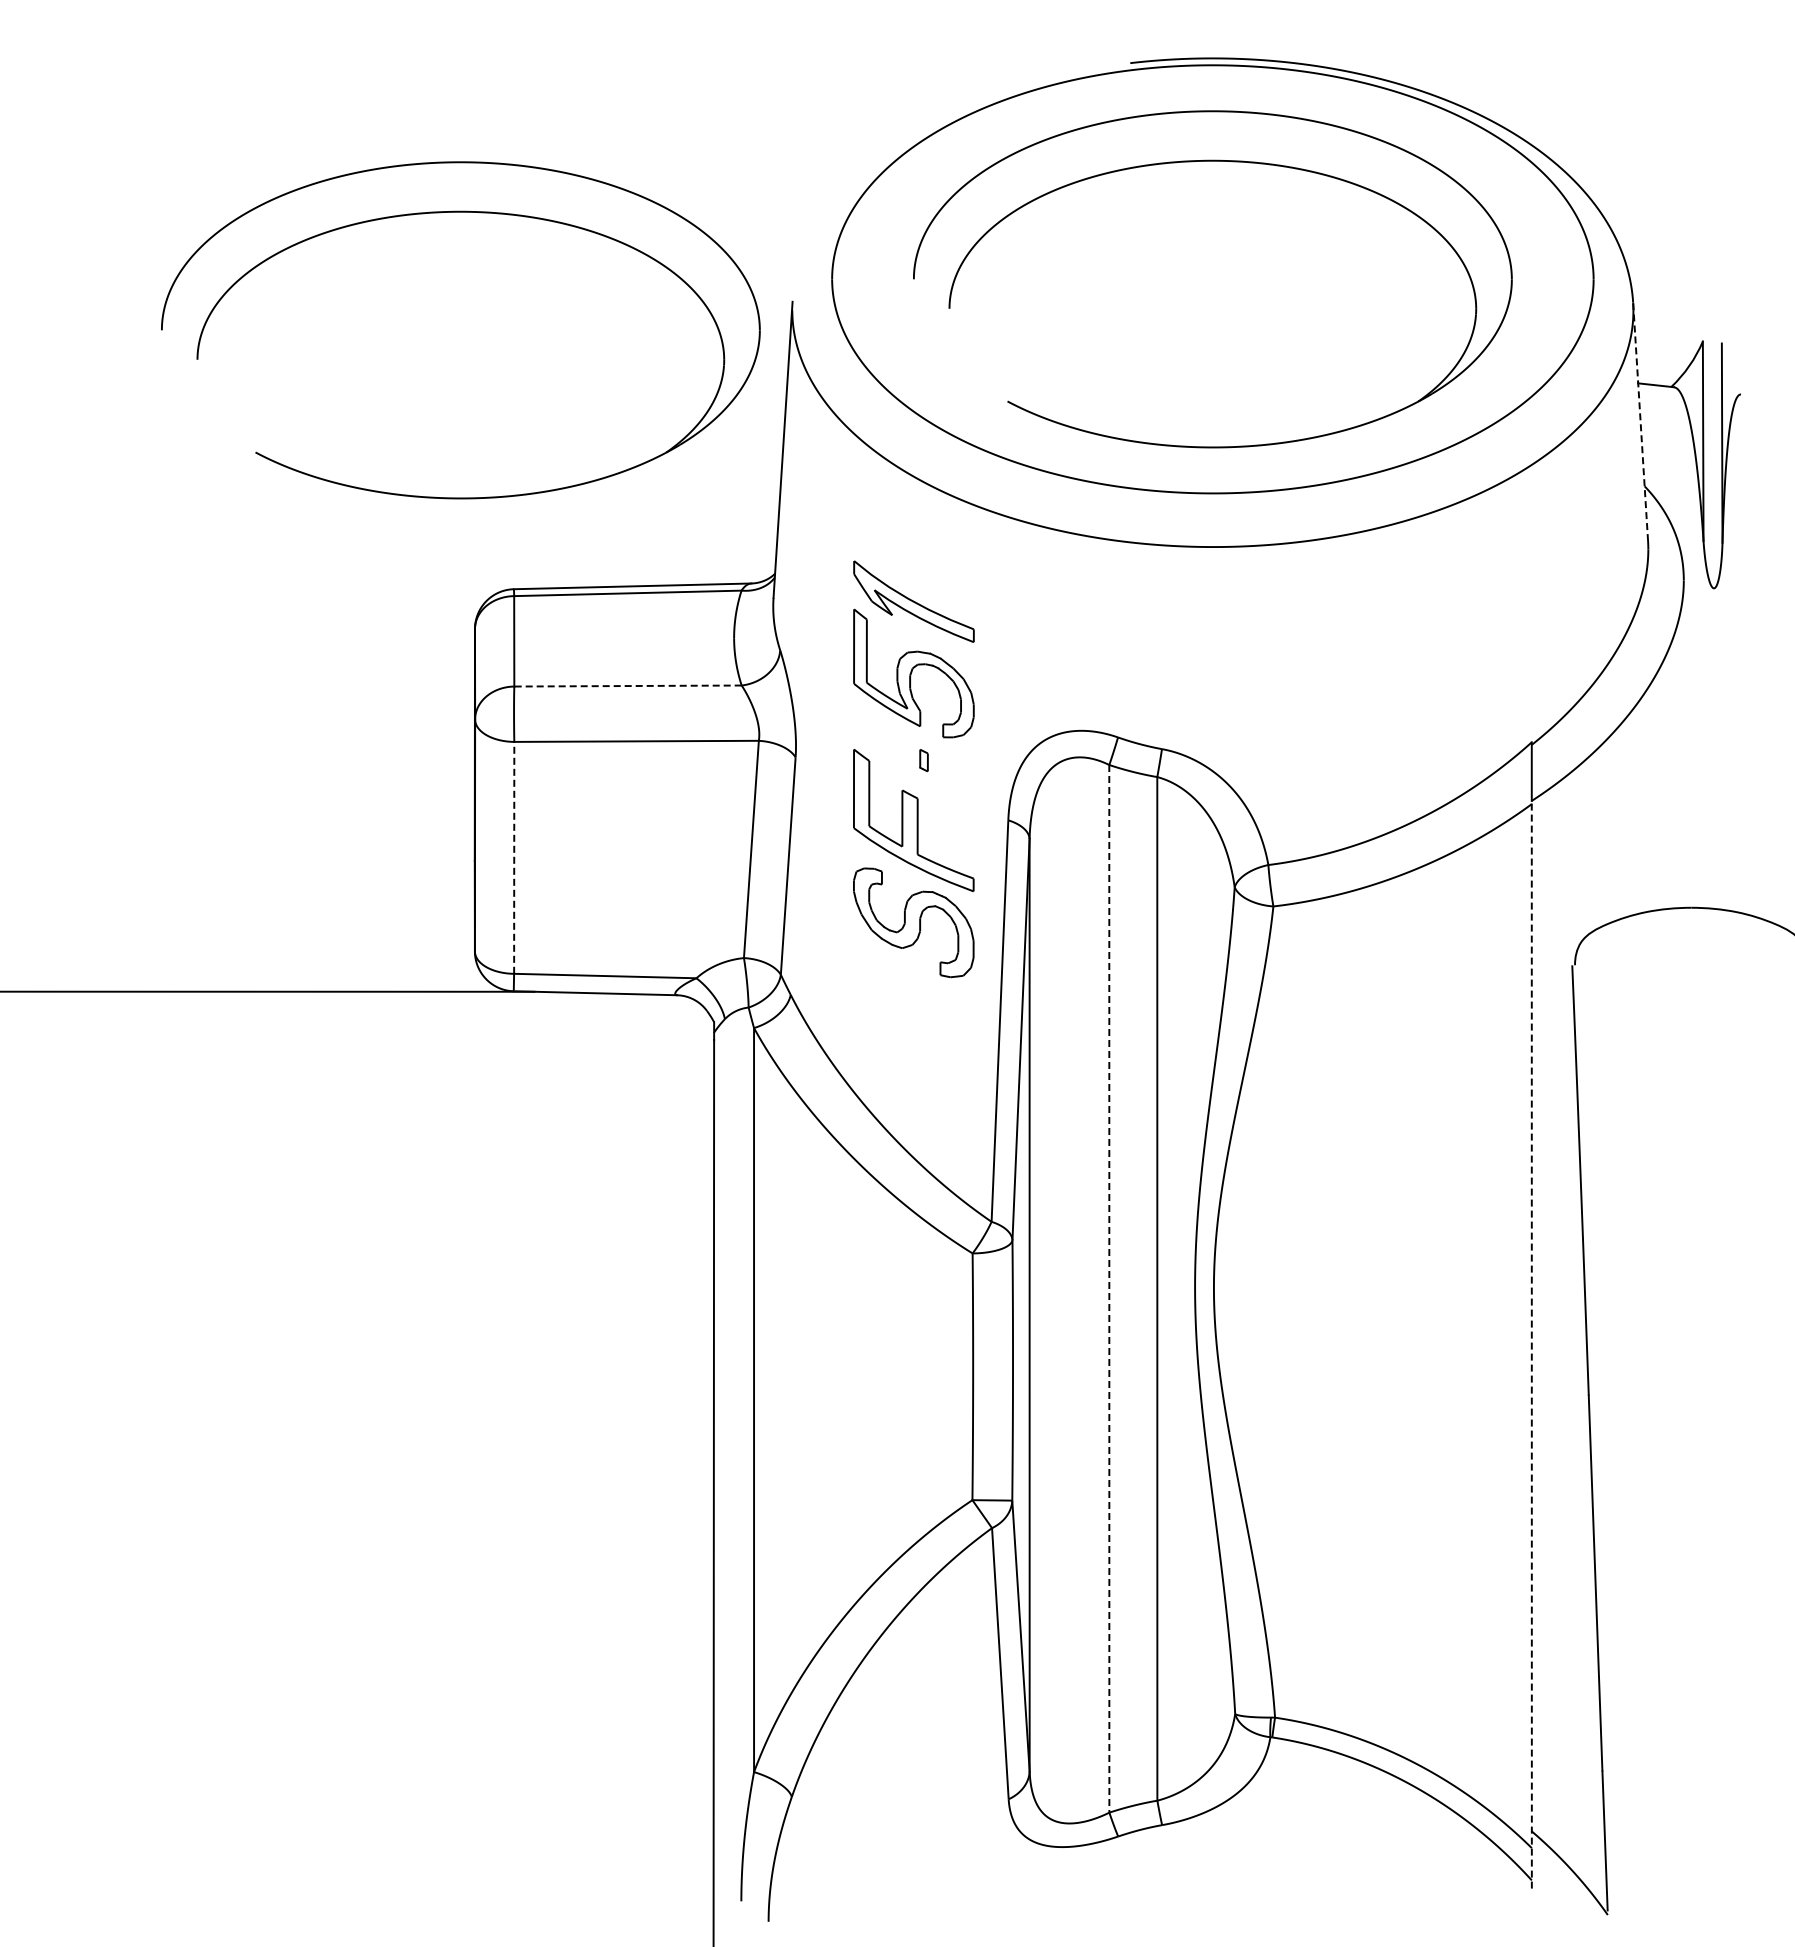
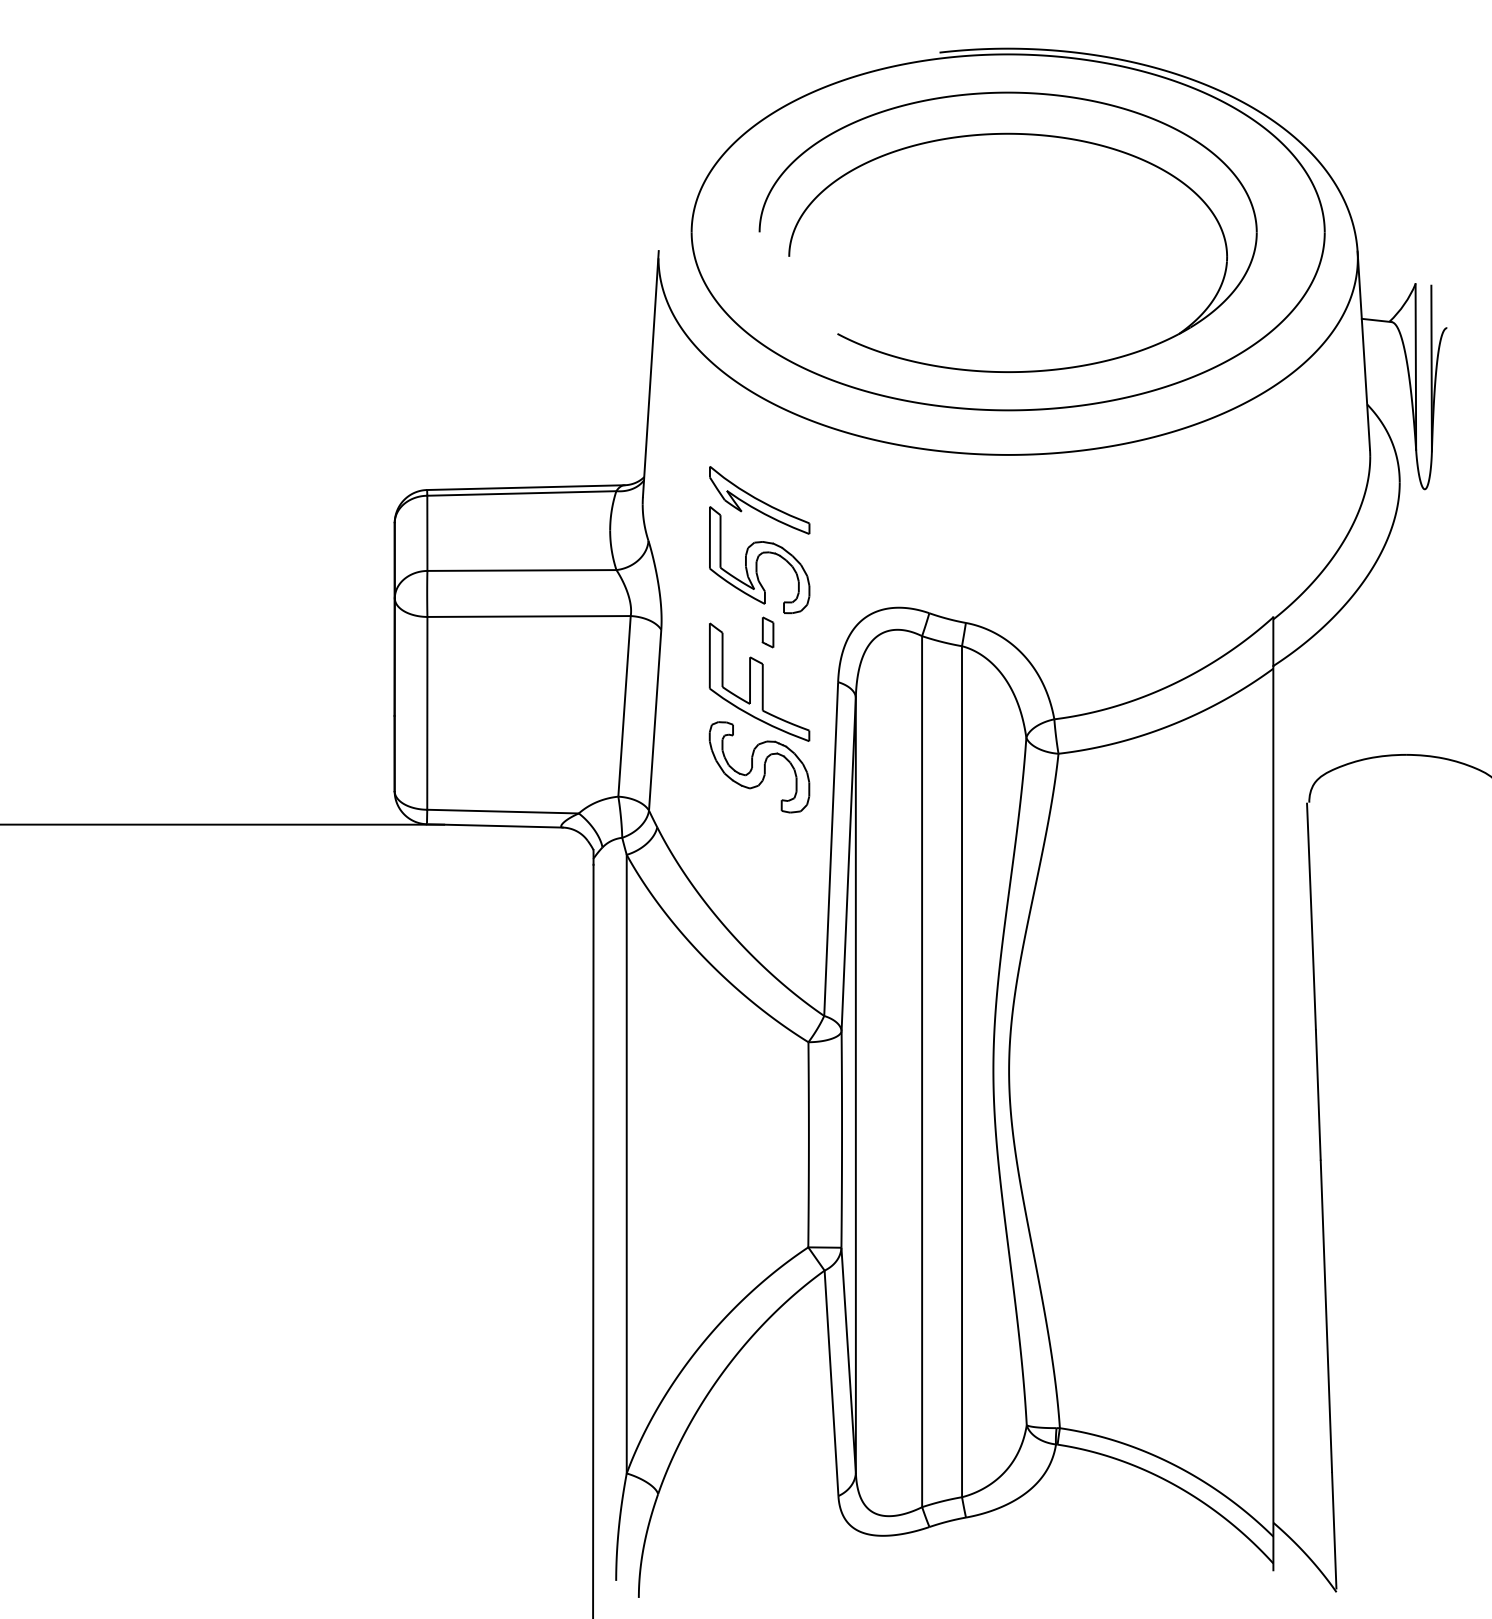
part: (460, 212) -> (382, 176), removed
line: (1640, 421) -> (1363, 350), dashed -> solid
line: (628, 686) -> (522, 570), dashed -> solid
part: (923, 760) -> (767, 632), size x1.67
line: (514, 857) -> (427, 713), dashed -> solid
line: (1109, 1288) -> (922, 1071), dashed -> solid
line: (1531, 1344) -> (1273, 1117), dashed -> solid

